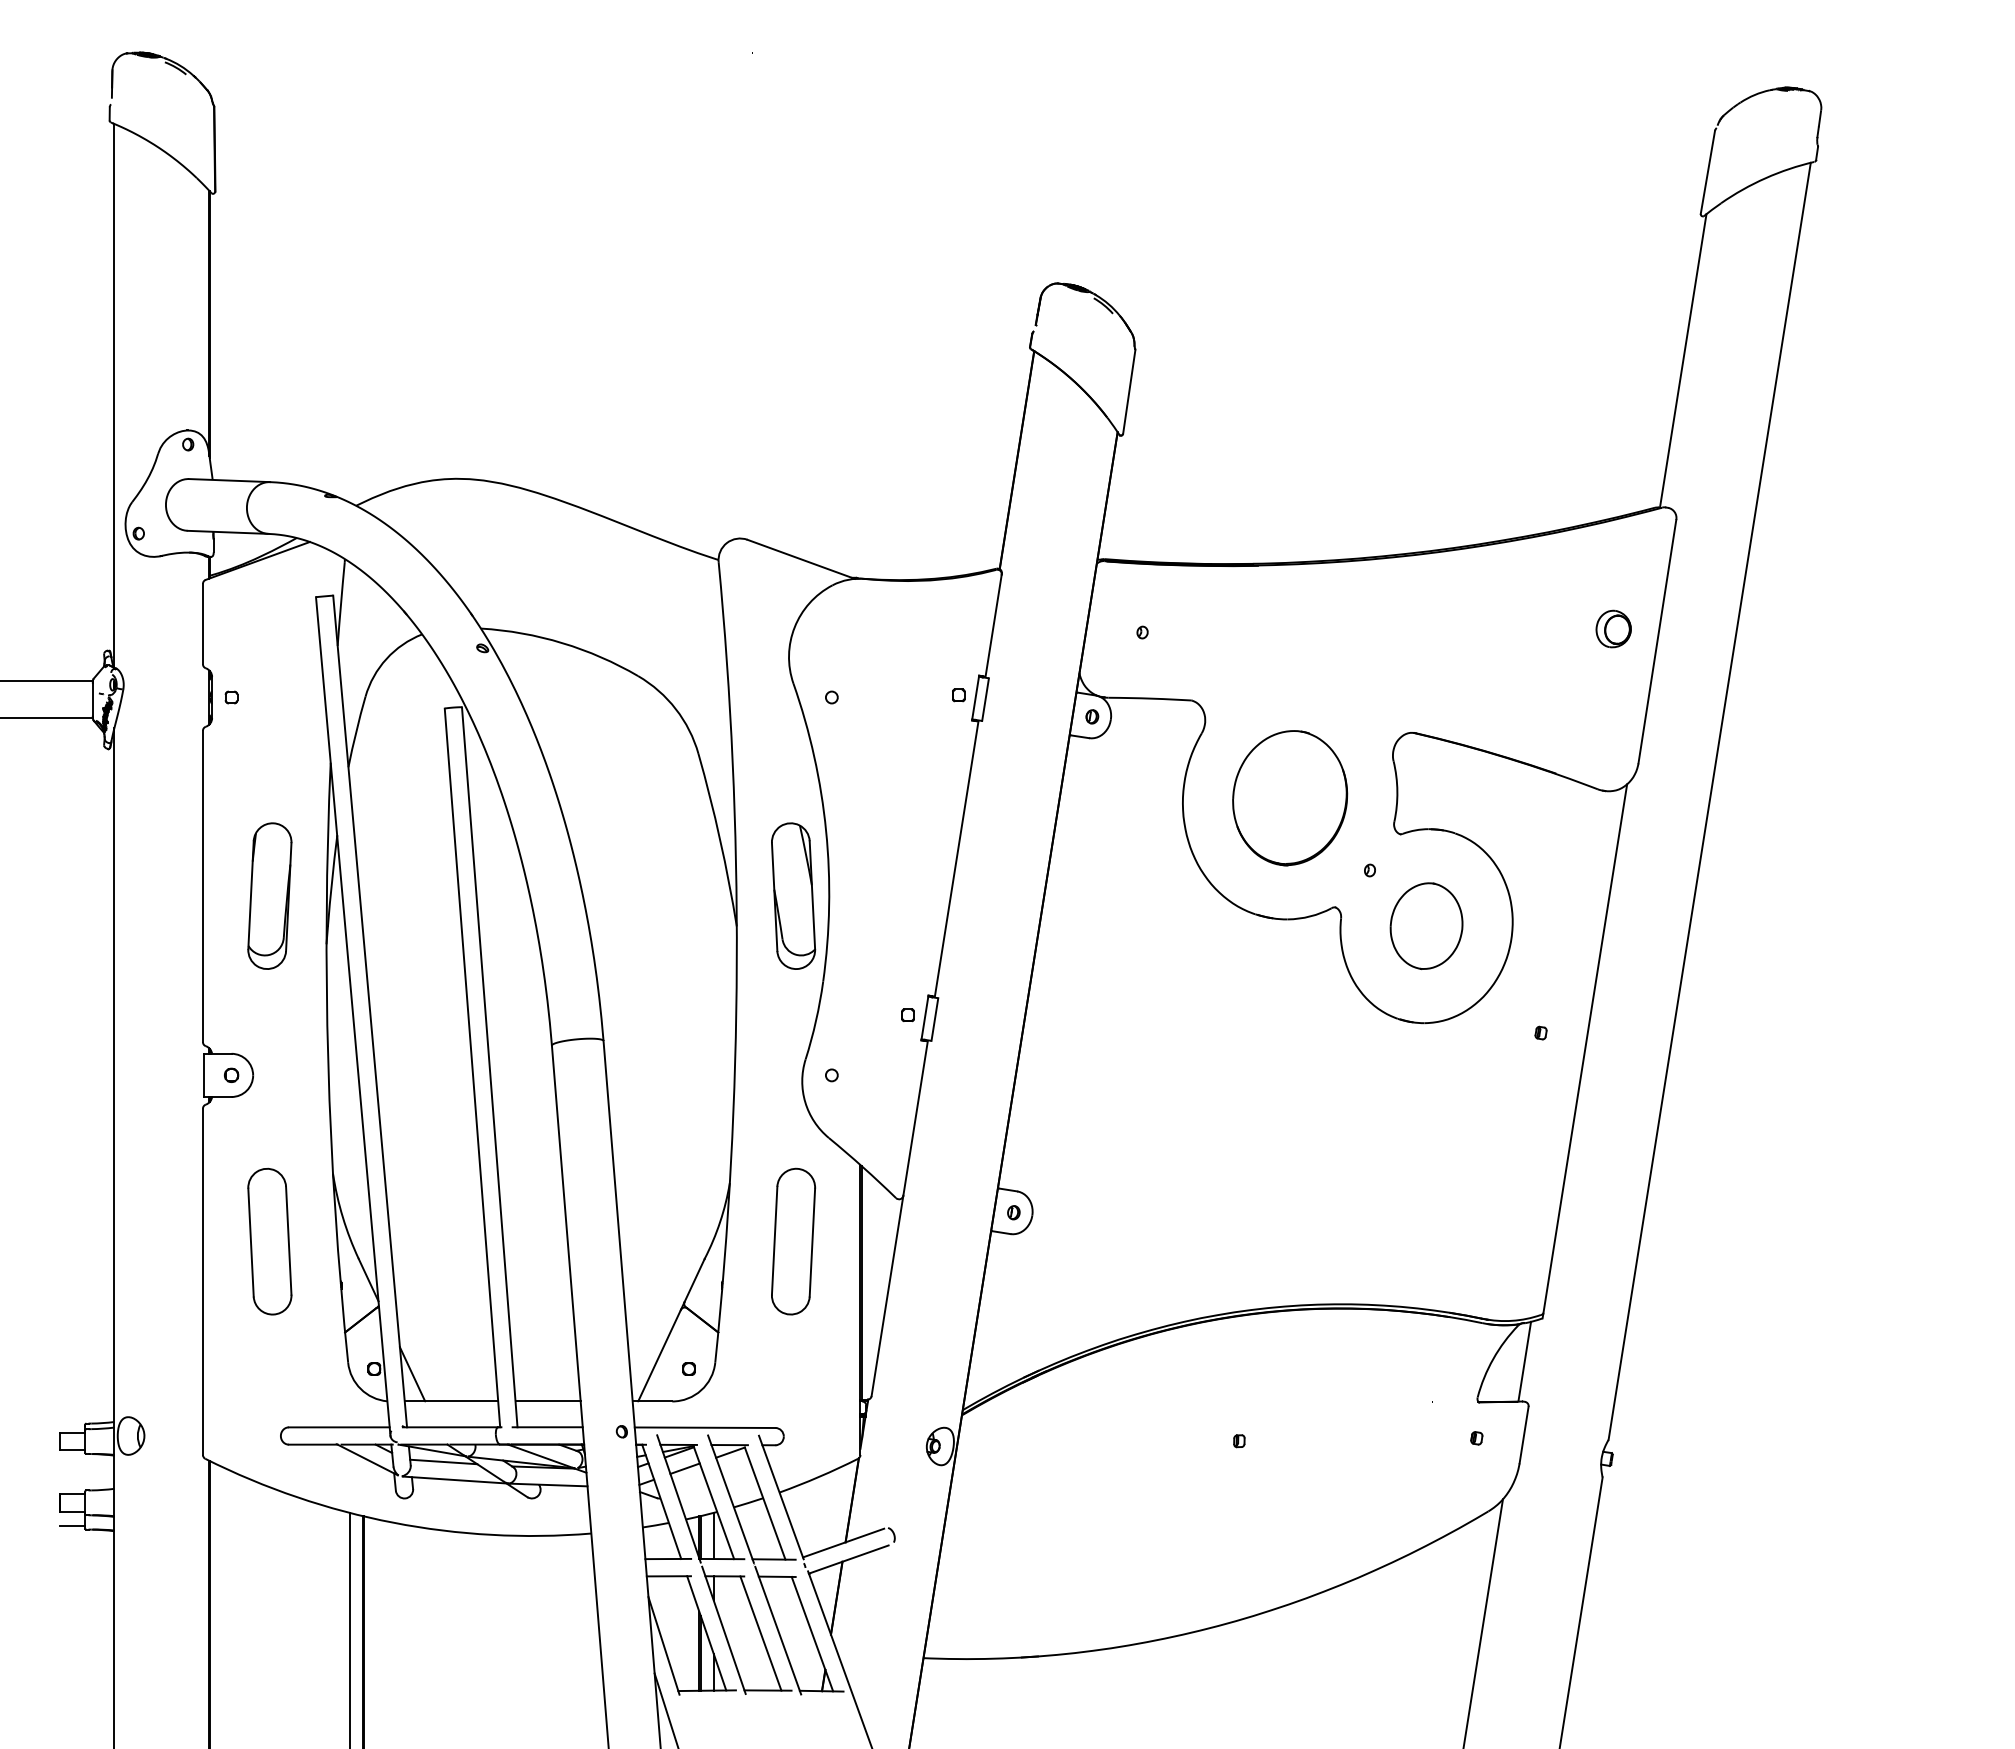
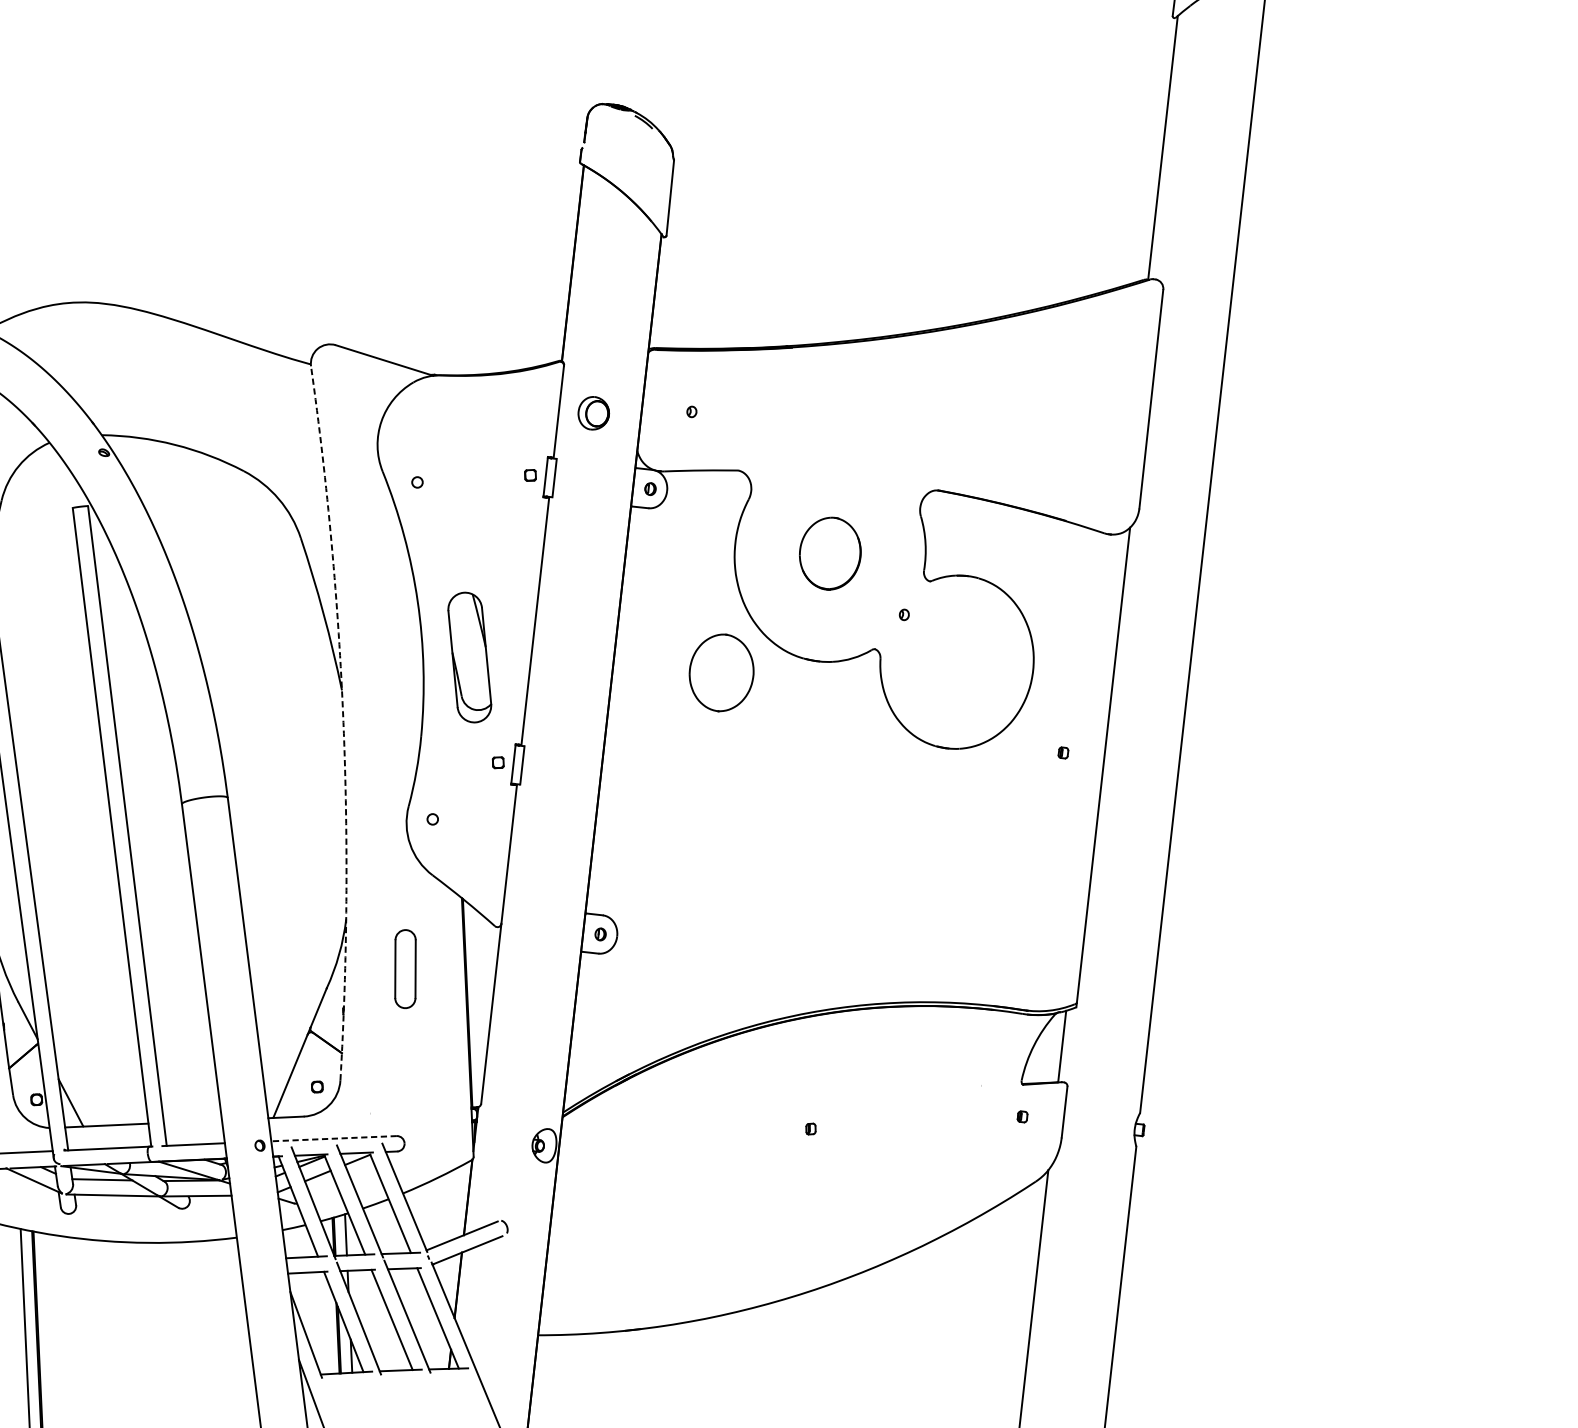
part: (1613, 628) -> (593, 412), moved
part: (1290, 798) -> (830, 553), size x0.6
part: (793, 895) -> (469, 656), moved
part: (1426, 925) -> (721, 672), moved
arc: (736, 962) -> (343, 722), solid -> dashed
part: (793, 1241) -> (405, 969), size x0.6
line: (547, 1401) -> (192, 1121), removed
line: (704, 1427) -> (333, 1138), solid -> dashed

